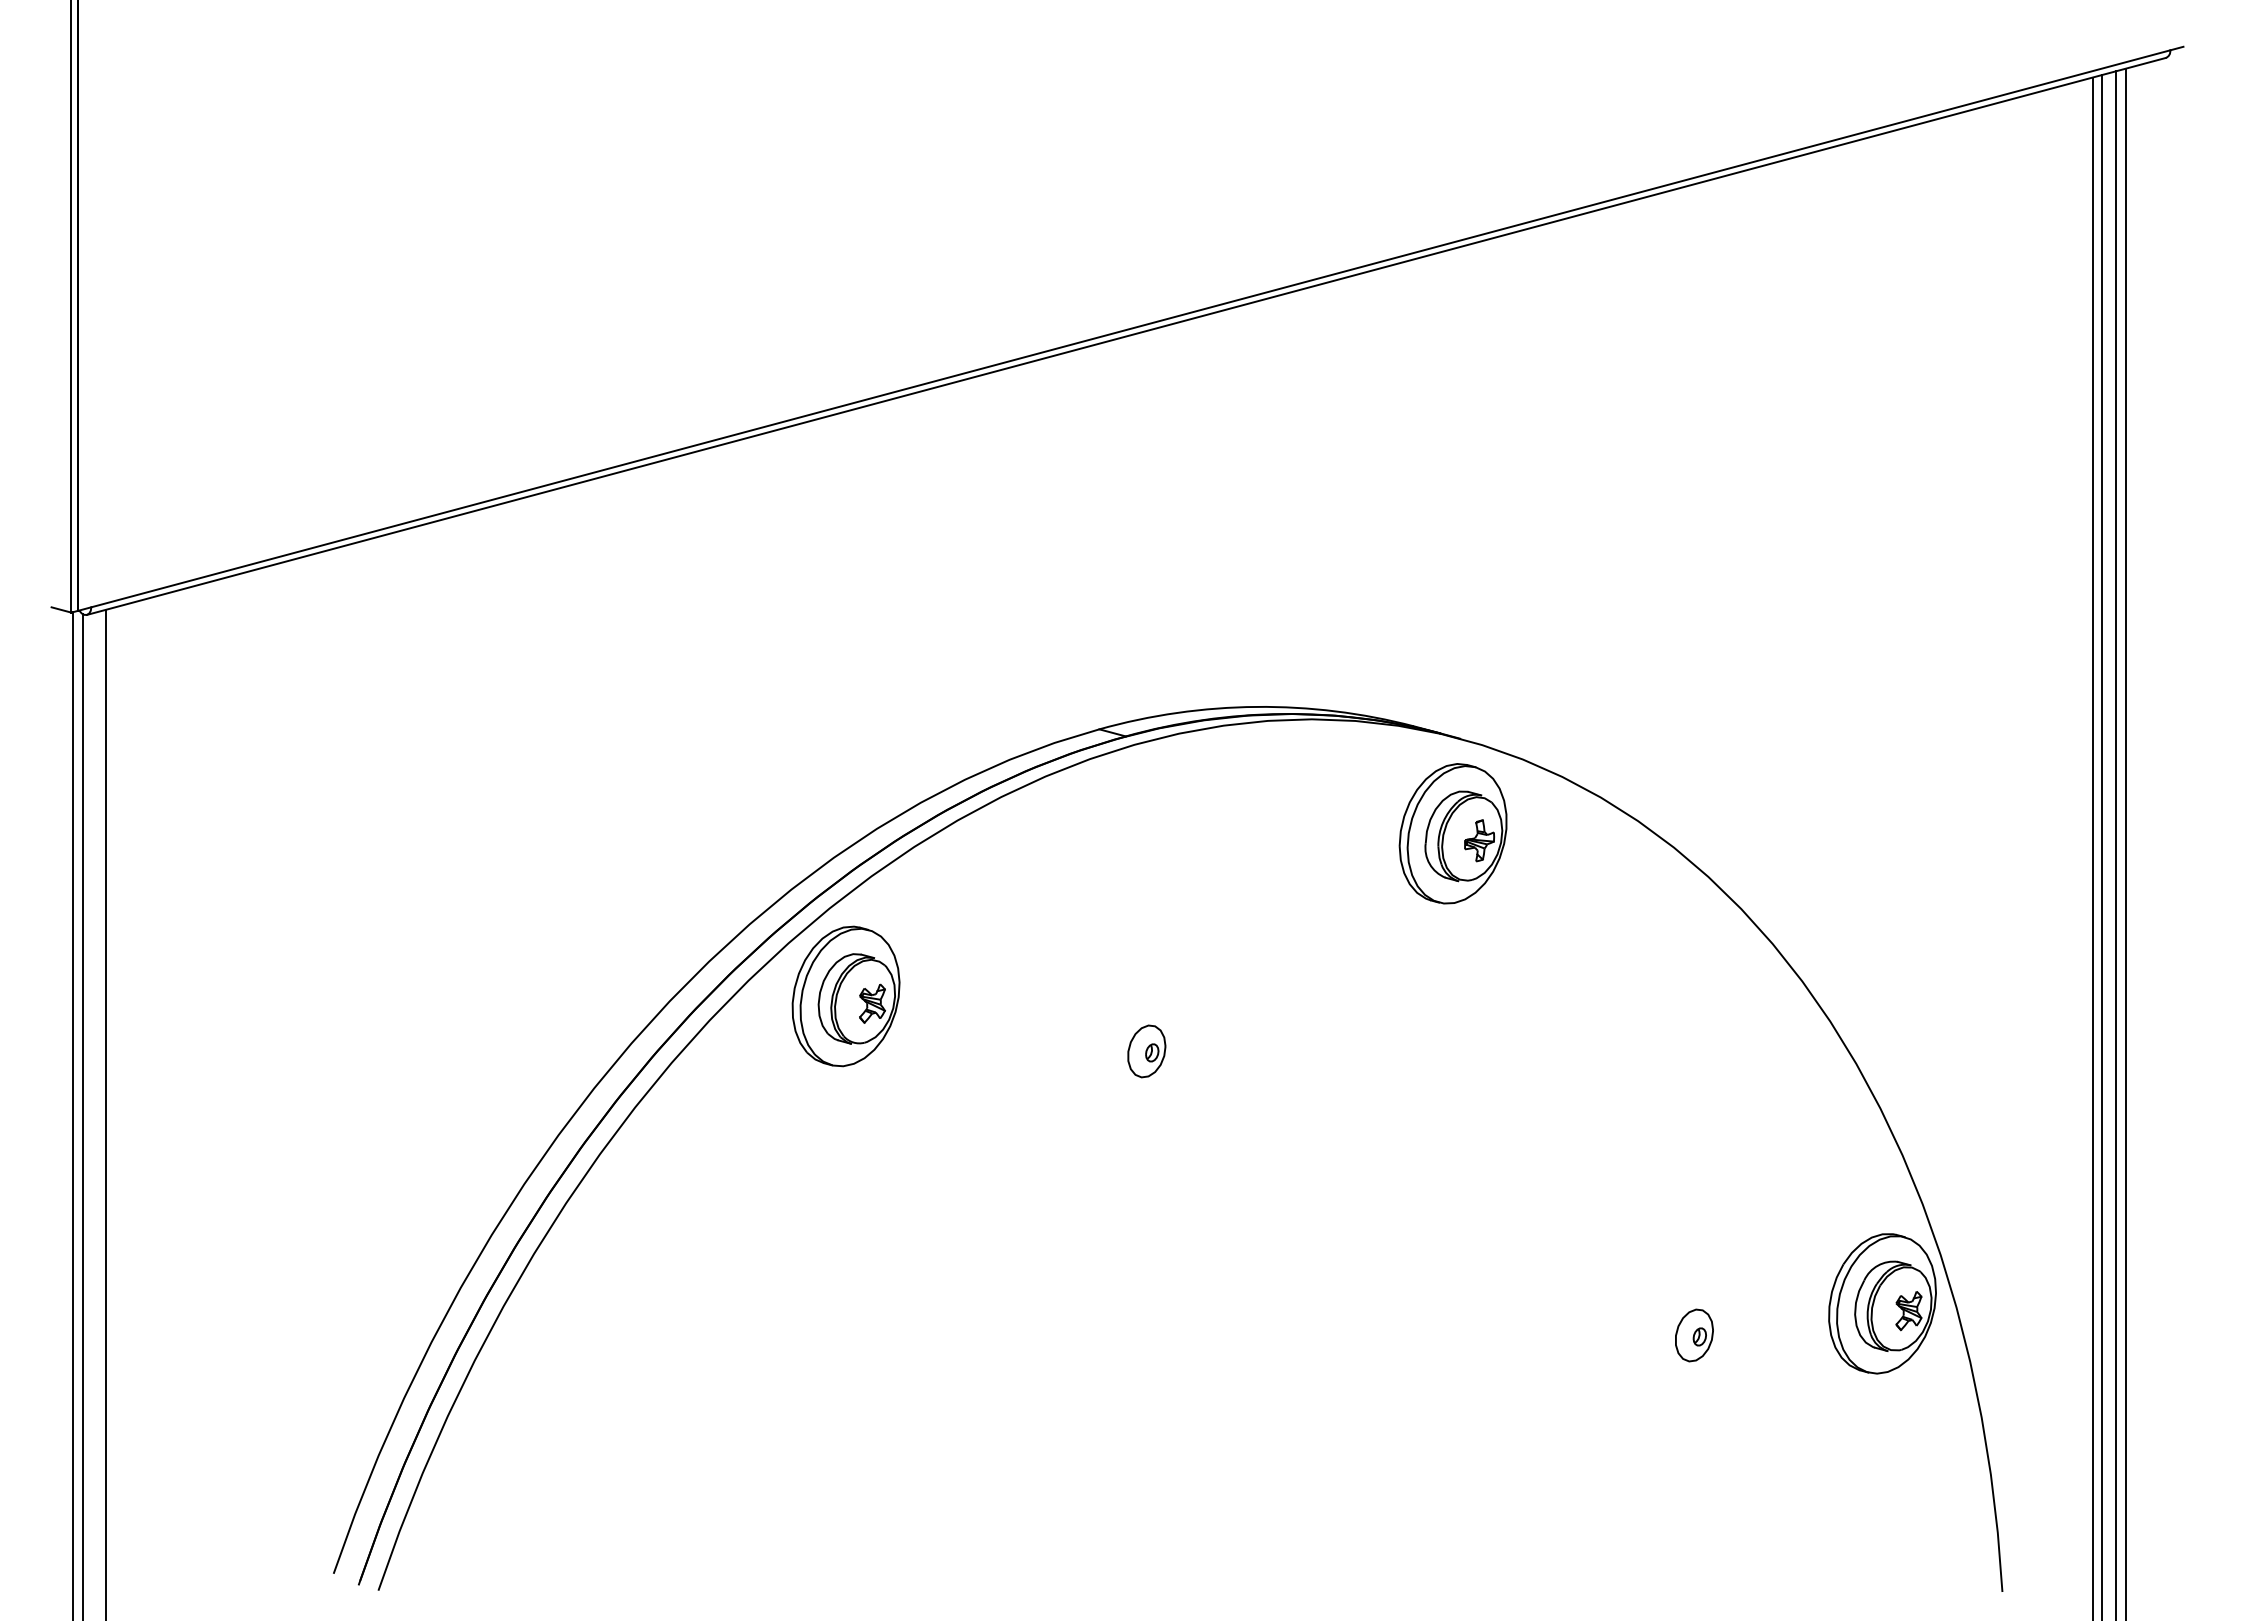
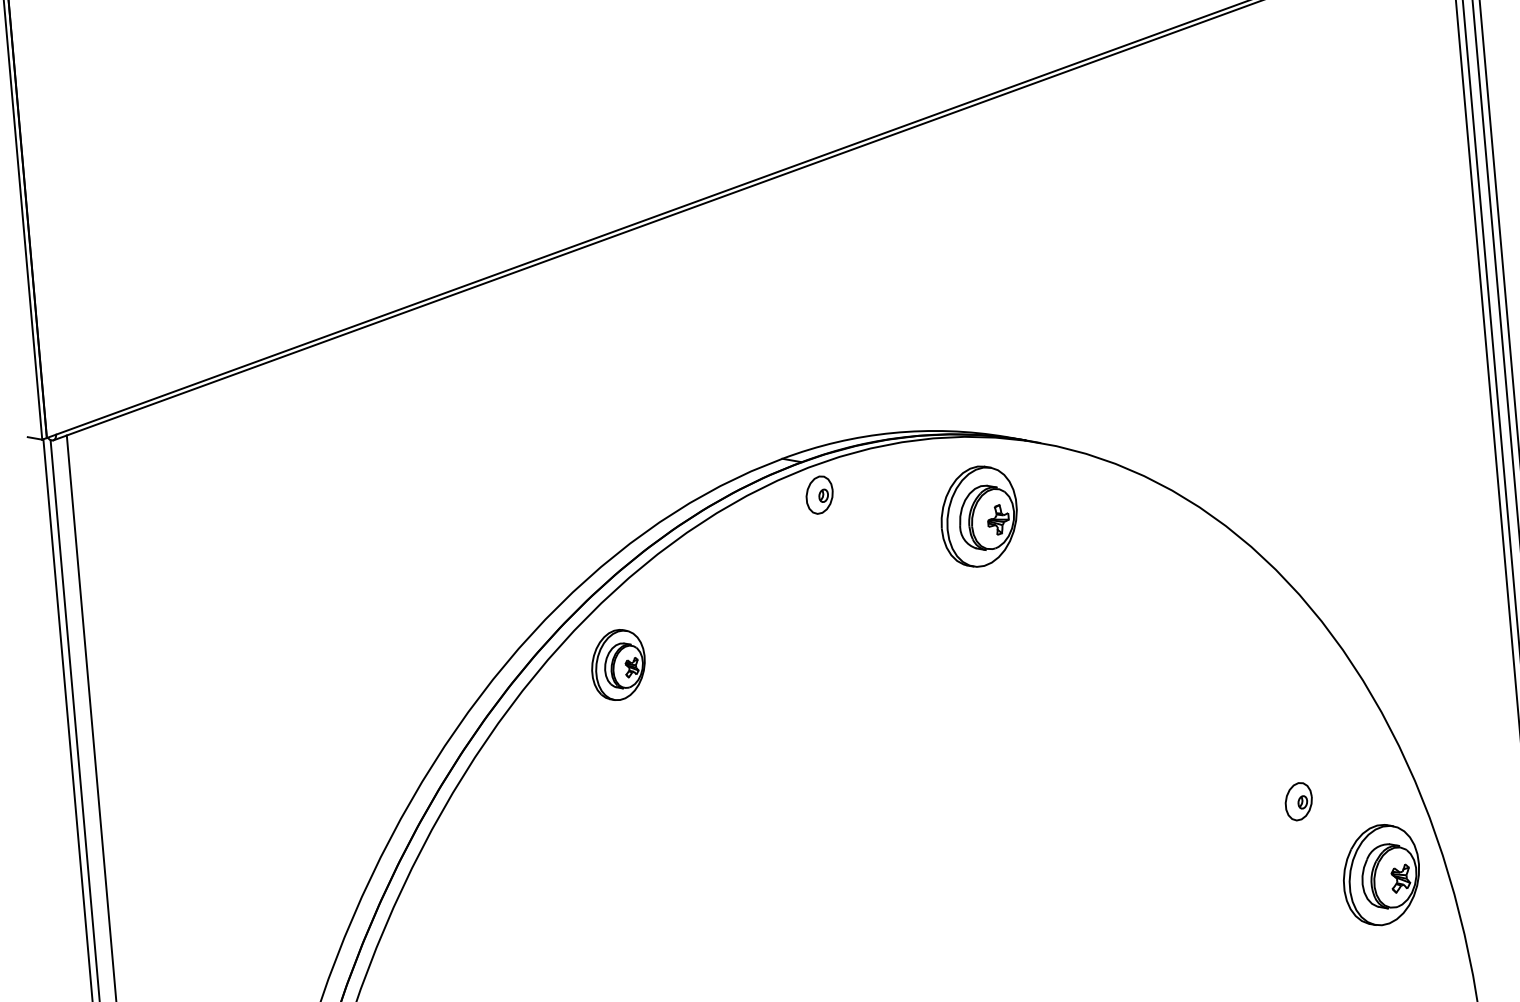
part: (1452, 833) -> (978, 516), moved
part: (845, 996) -> (618, 665), size x0.7
part: (1146, 1051) -> (819, 495), moved
part: (1882, 1303) -> (1381, 874), moved
part: (1694, 1335) -> (1298, 801), moved

